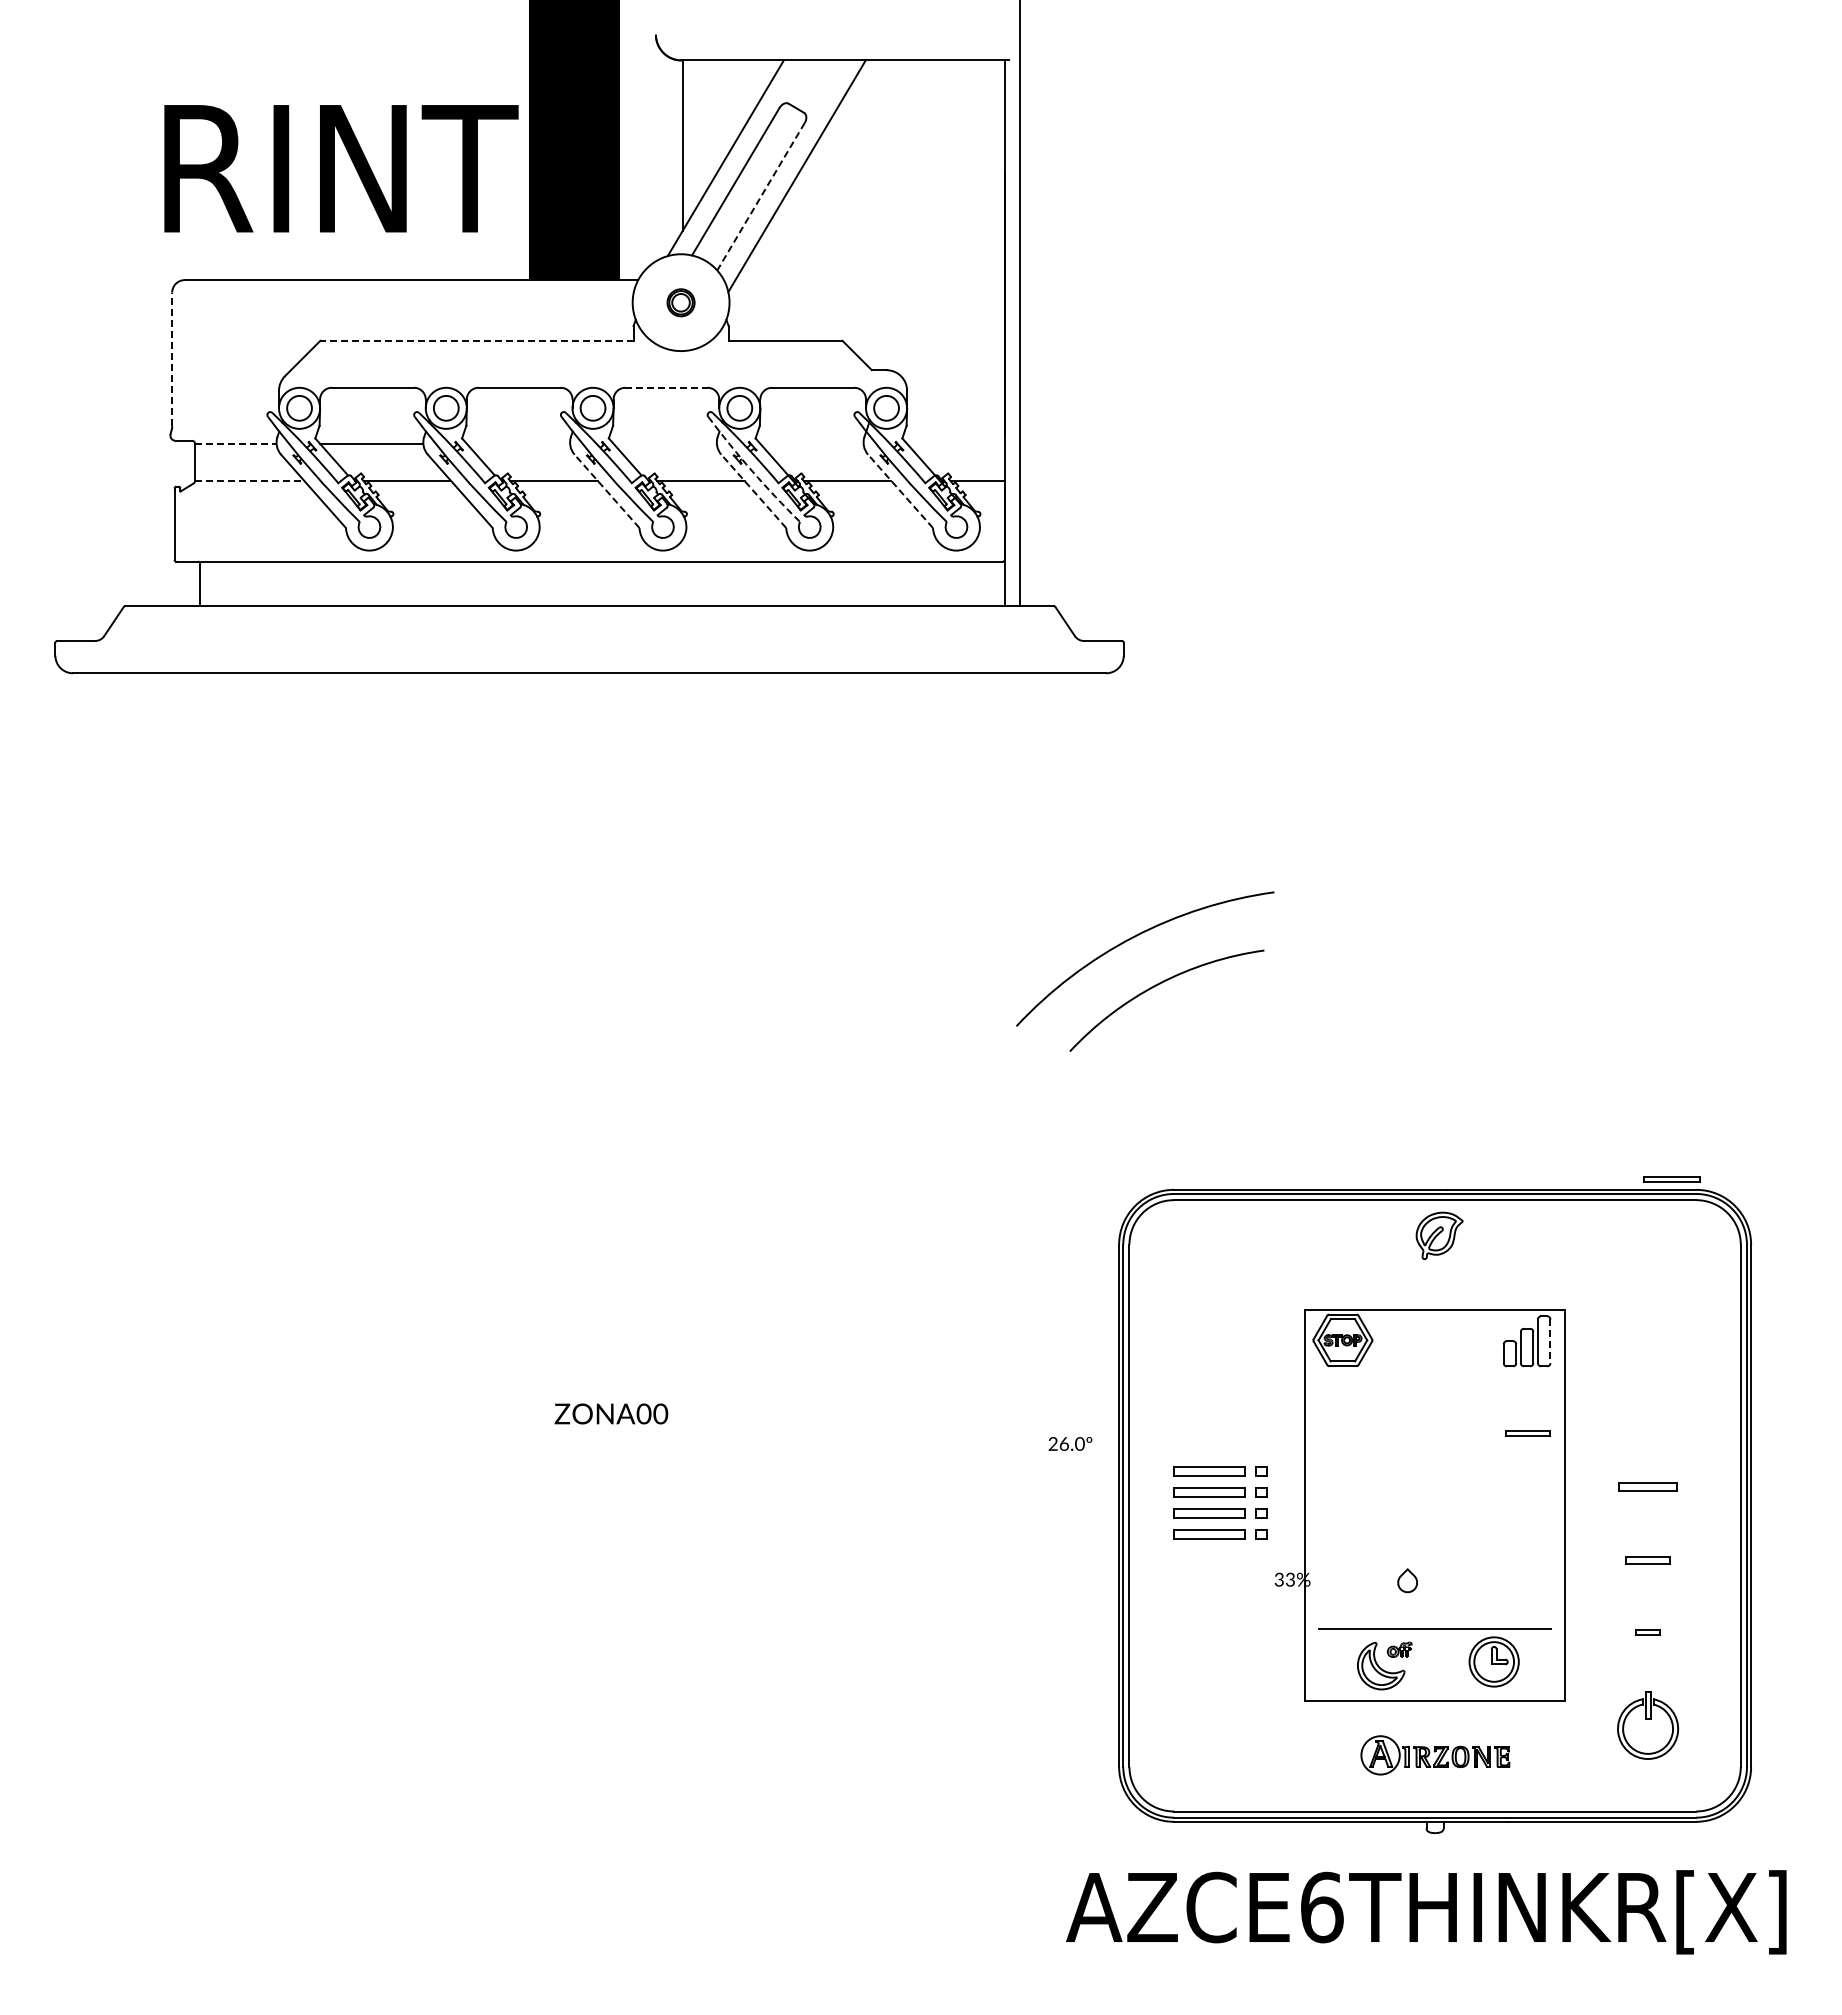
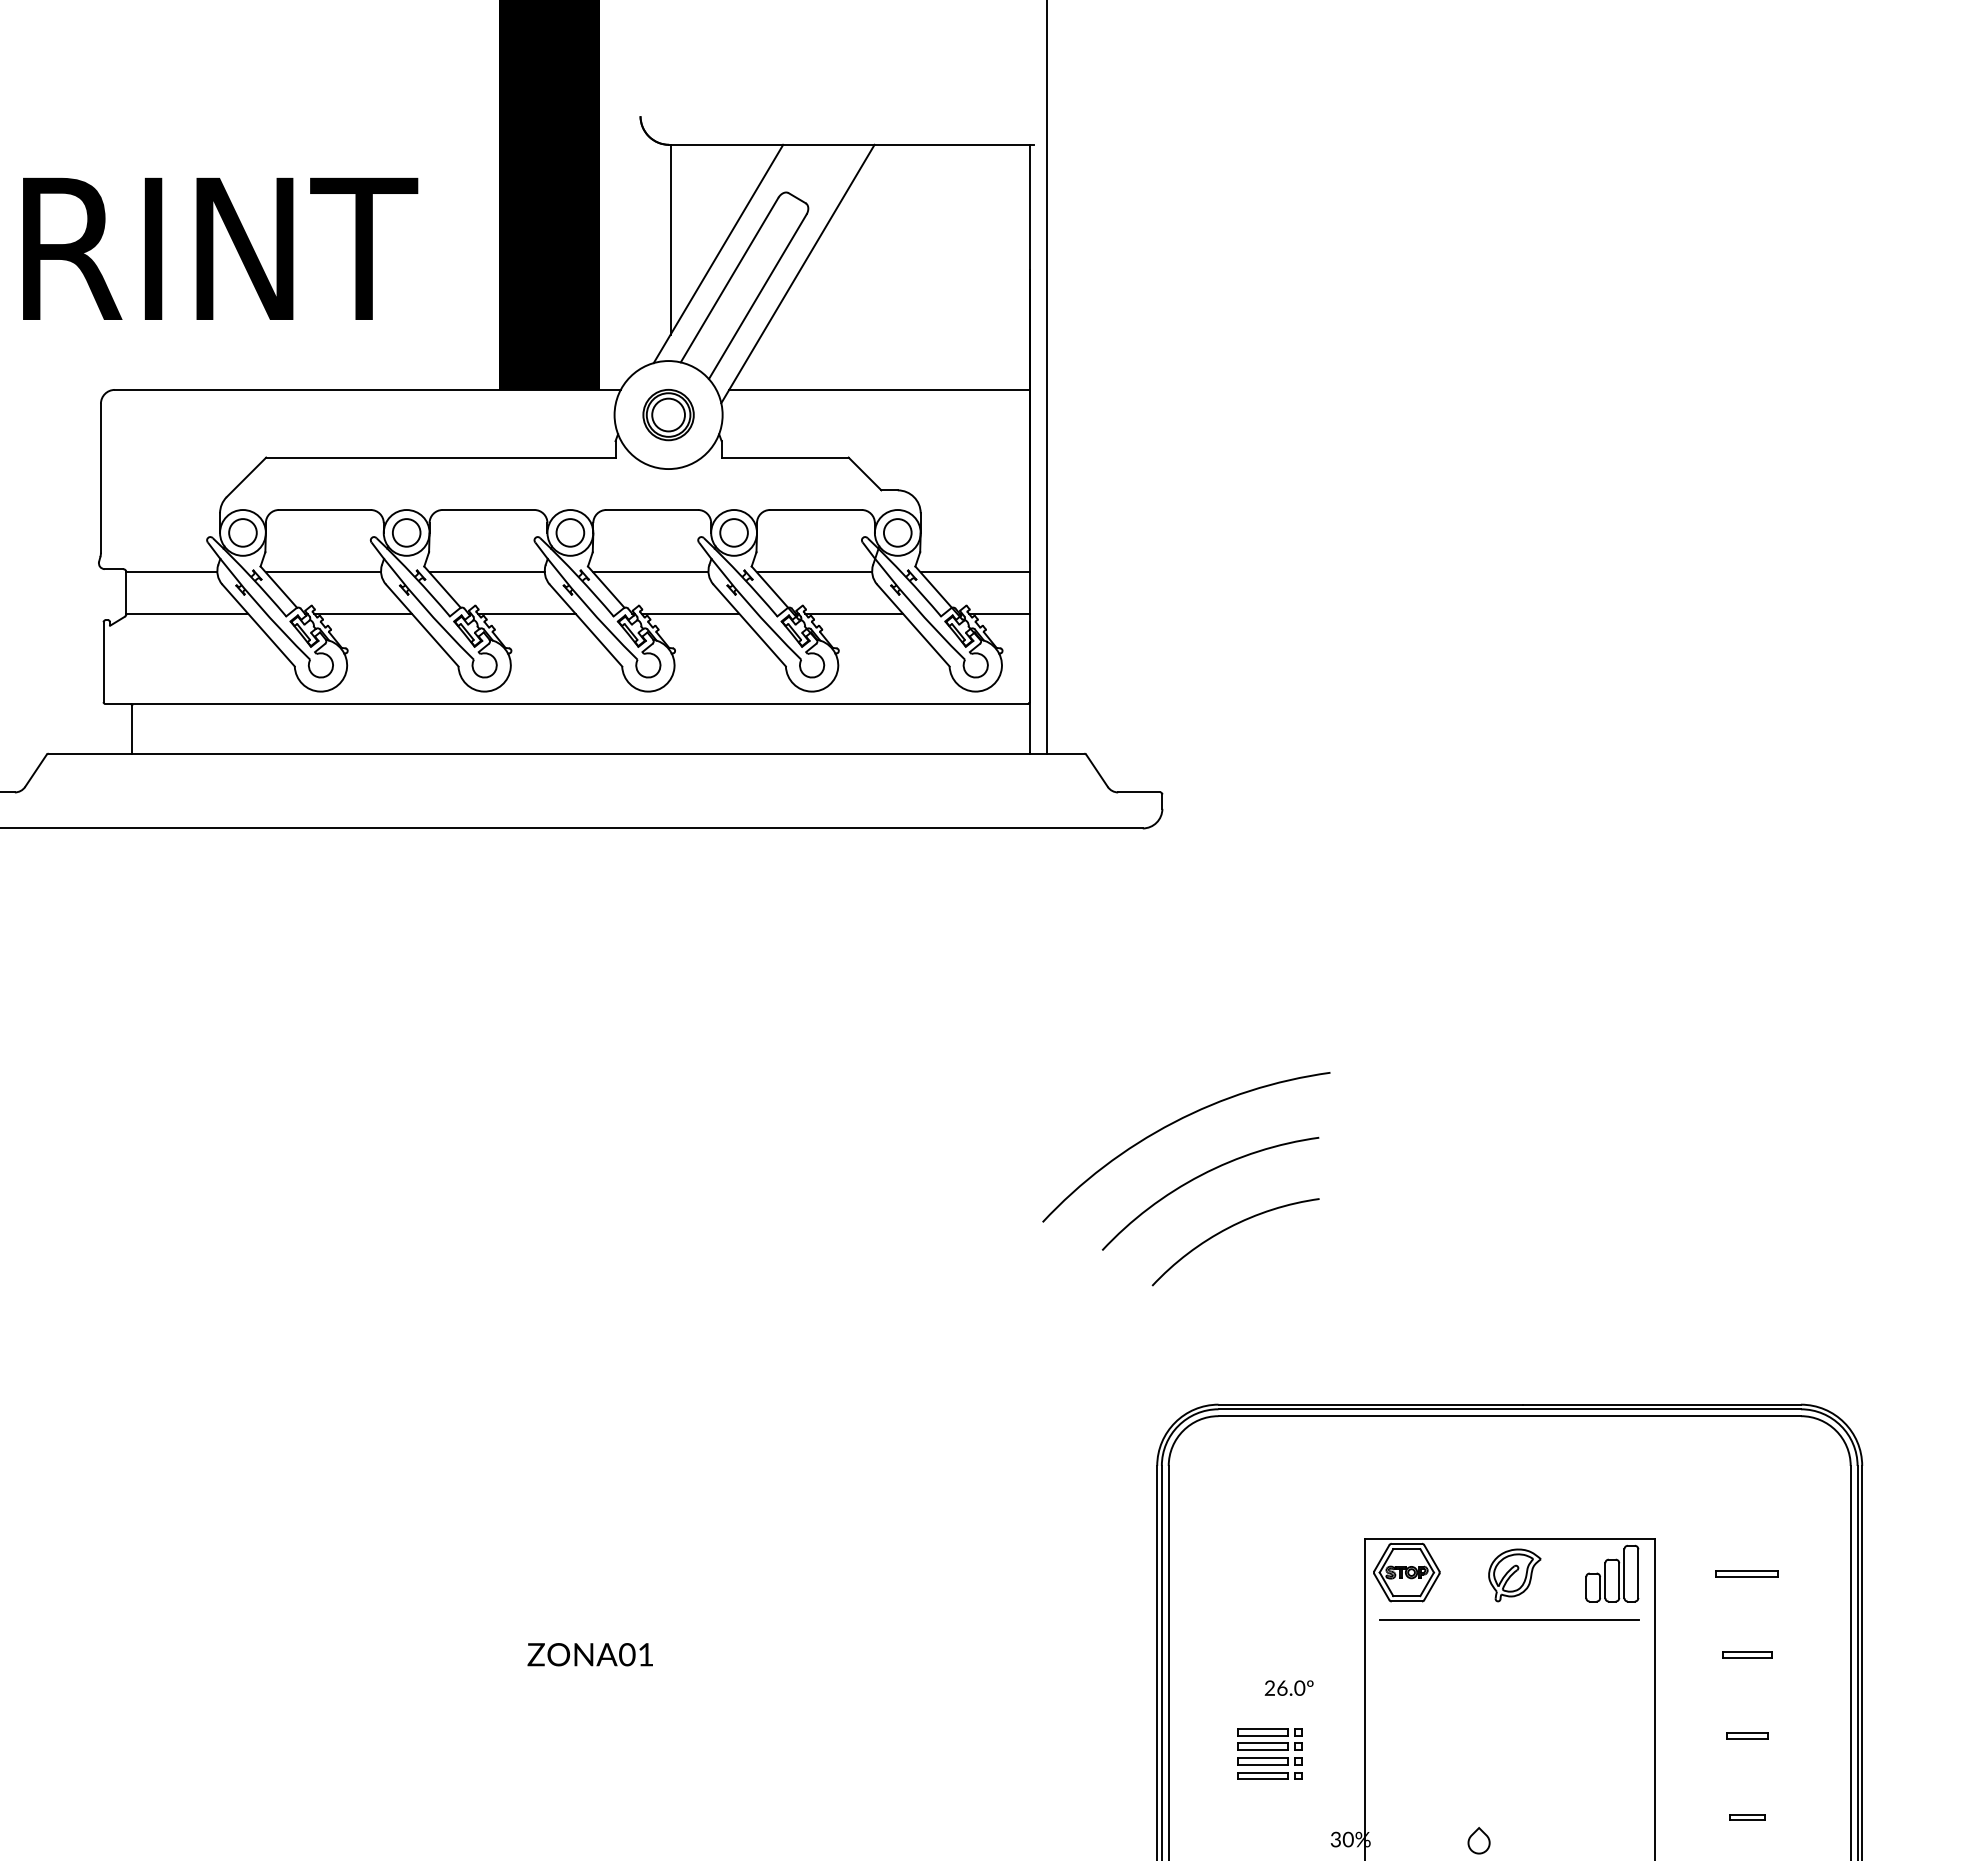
text: (341, 168) -> (220, 248), moved
line: (761, 196) -> (758, 296), dashed -> solid
line: (869, 280) -> (878, 390), added
part: (680, 302) -> (667, 414), size x1.67
line: (476, 340) -> (440, 457), dashed -> solid
line: (172, 359) -> (101, 478), dashed -> solid
line: (666, 387) -> (652, 509), dashed -> solid
line: (235, 443) -> (171, 572), dashed -> solid
line: (518, 443) -> (487, 572), added
line: (664, 443) -> (650, 572), added
line: (811, 443) -> (814, 572), added
line: (955, 443) -> (974, 572), added
arc: (752, 471) -> (748, 603), dashed -> solid
line: (249, 480) -> (187, 613), dashed -> solid
line: (607, 491) -> (586, 625), dashed -> solid
line: (753, 491) -> (749, 625), dashed -> solid
line: (900, 491) -> (913, 625), dashed -> solid
arc: (1183, 1032) -> (1229, 1229), added
part: (1671, 1179) -> (1746, 1573), moved
part: (1439, 1235) -> (1514, 1574), moved
line: (1550, 1341) -> (1638, 1573), dashed -> solid
line: (1434, 1383) -> (1509, 1620), added
text: (660, 1413) -> (645, 1654), 00 -> 01
part: (1527, 1433) -> (1746, 1655), moved
text: (1070, 1443) -> (1289, 1687), moved
part: (1647, 1487) -> (1746, 1736), size x0.62
part: (1220, 1502) -> (1270, 1753), size x0.62
part: (1648, 1559) -> (1747, 1817), size x0.71
text: (1290, 1579) -> (1348, 1839), 33% -> 30%

